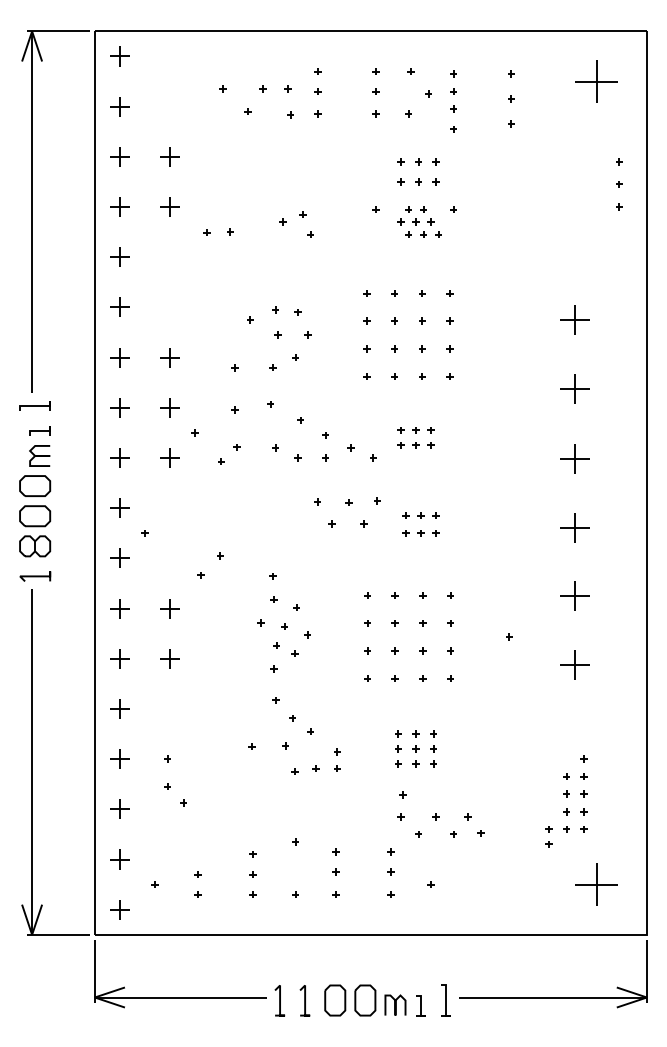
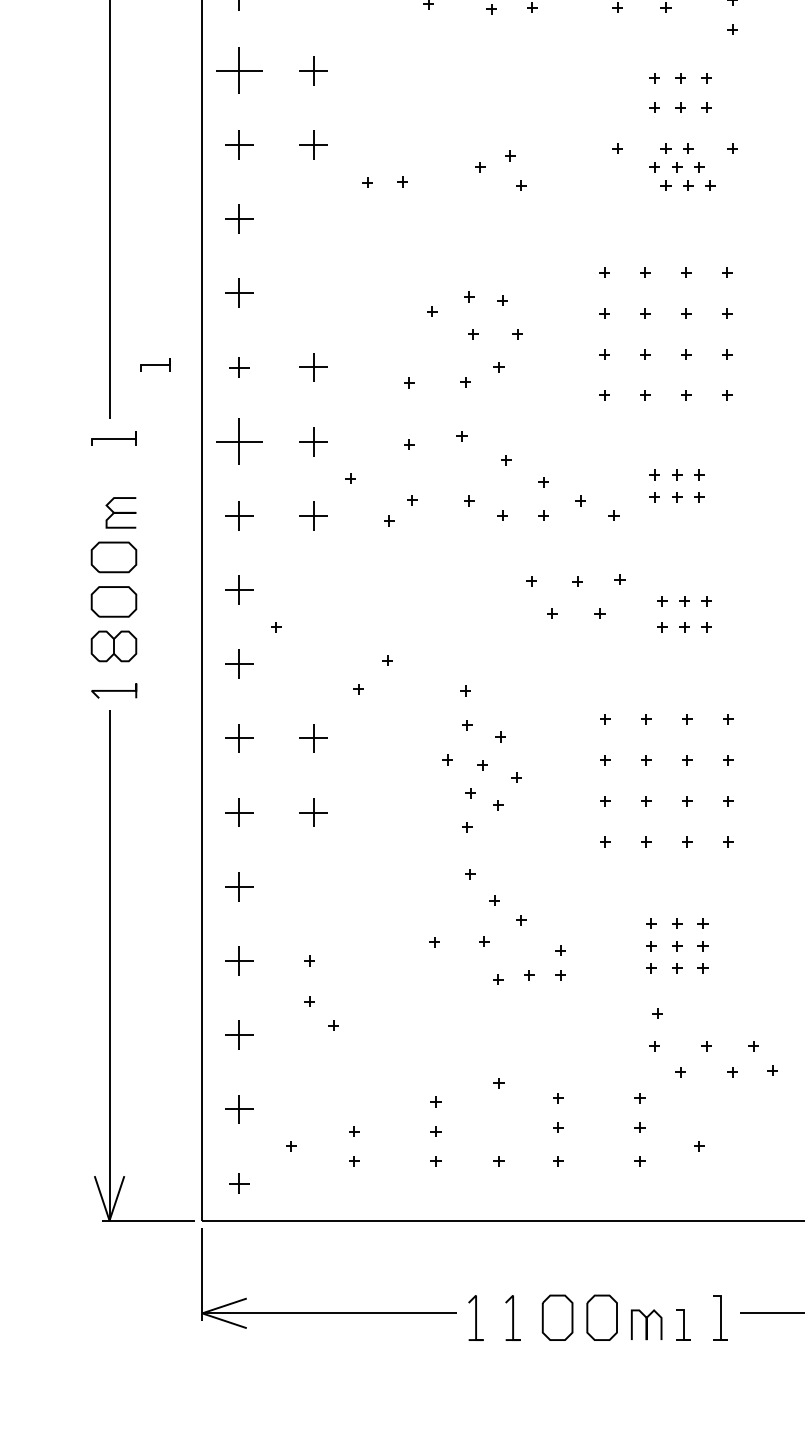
part: (119, 156) -> (238, 70), size x1.6
part: (119, 357) -> (238, 367), size x0.7
part: (119, 407) -> (238, 441), size x1.6
line: (39, 430) -> (154, 364), moved
part: (119, 909) -> (238, 1183), size x0.7

